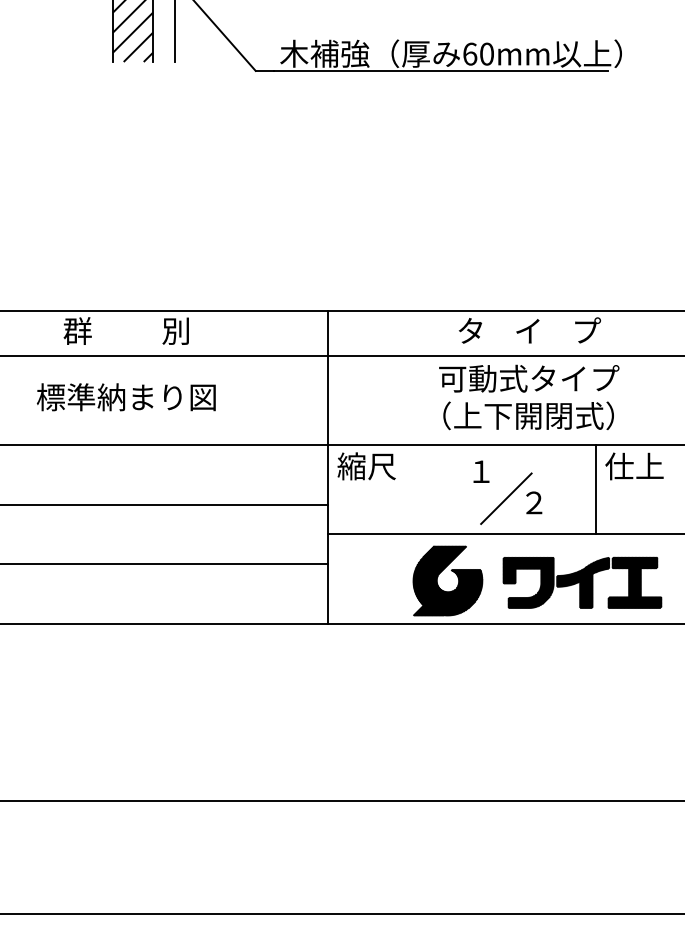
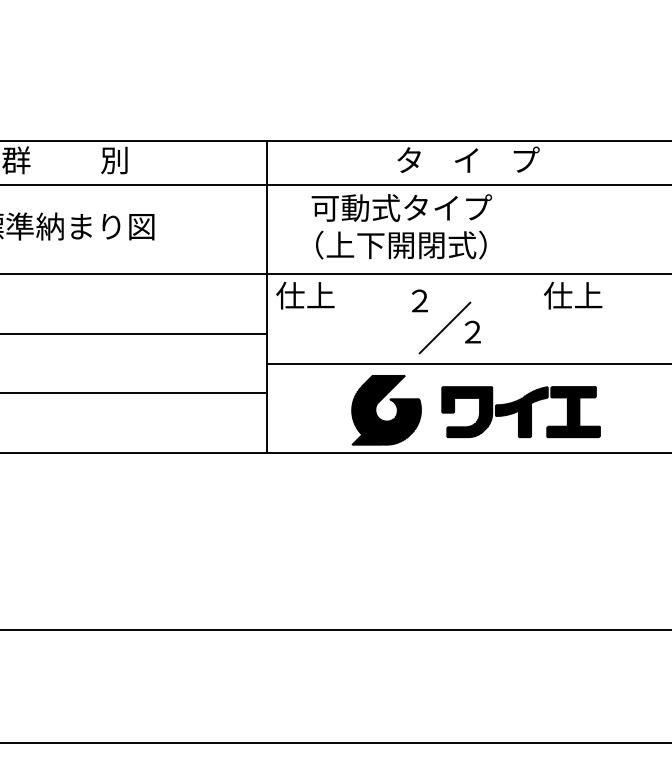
text: (529, 397) -> (402, 226), moved
text: (366, 466) -> (305, 295), 縮尺 -> 仕上
text: (481, 471) -> (420, 300), １ -> ２
line: (595, 489) -> (534, 318), removed

